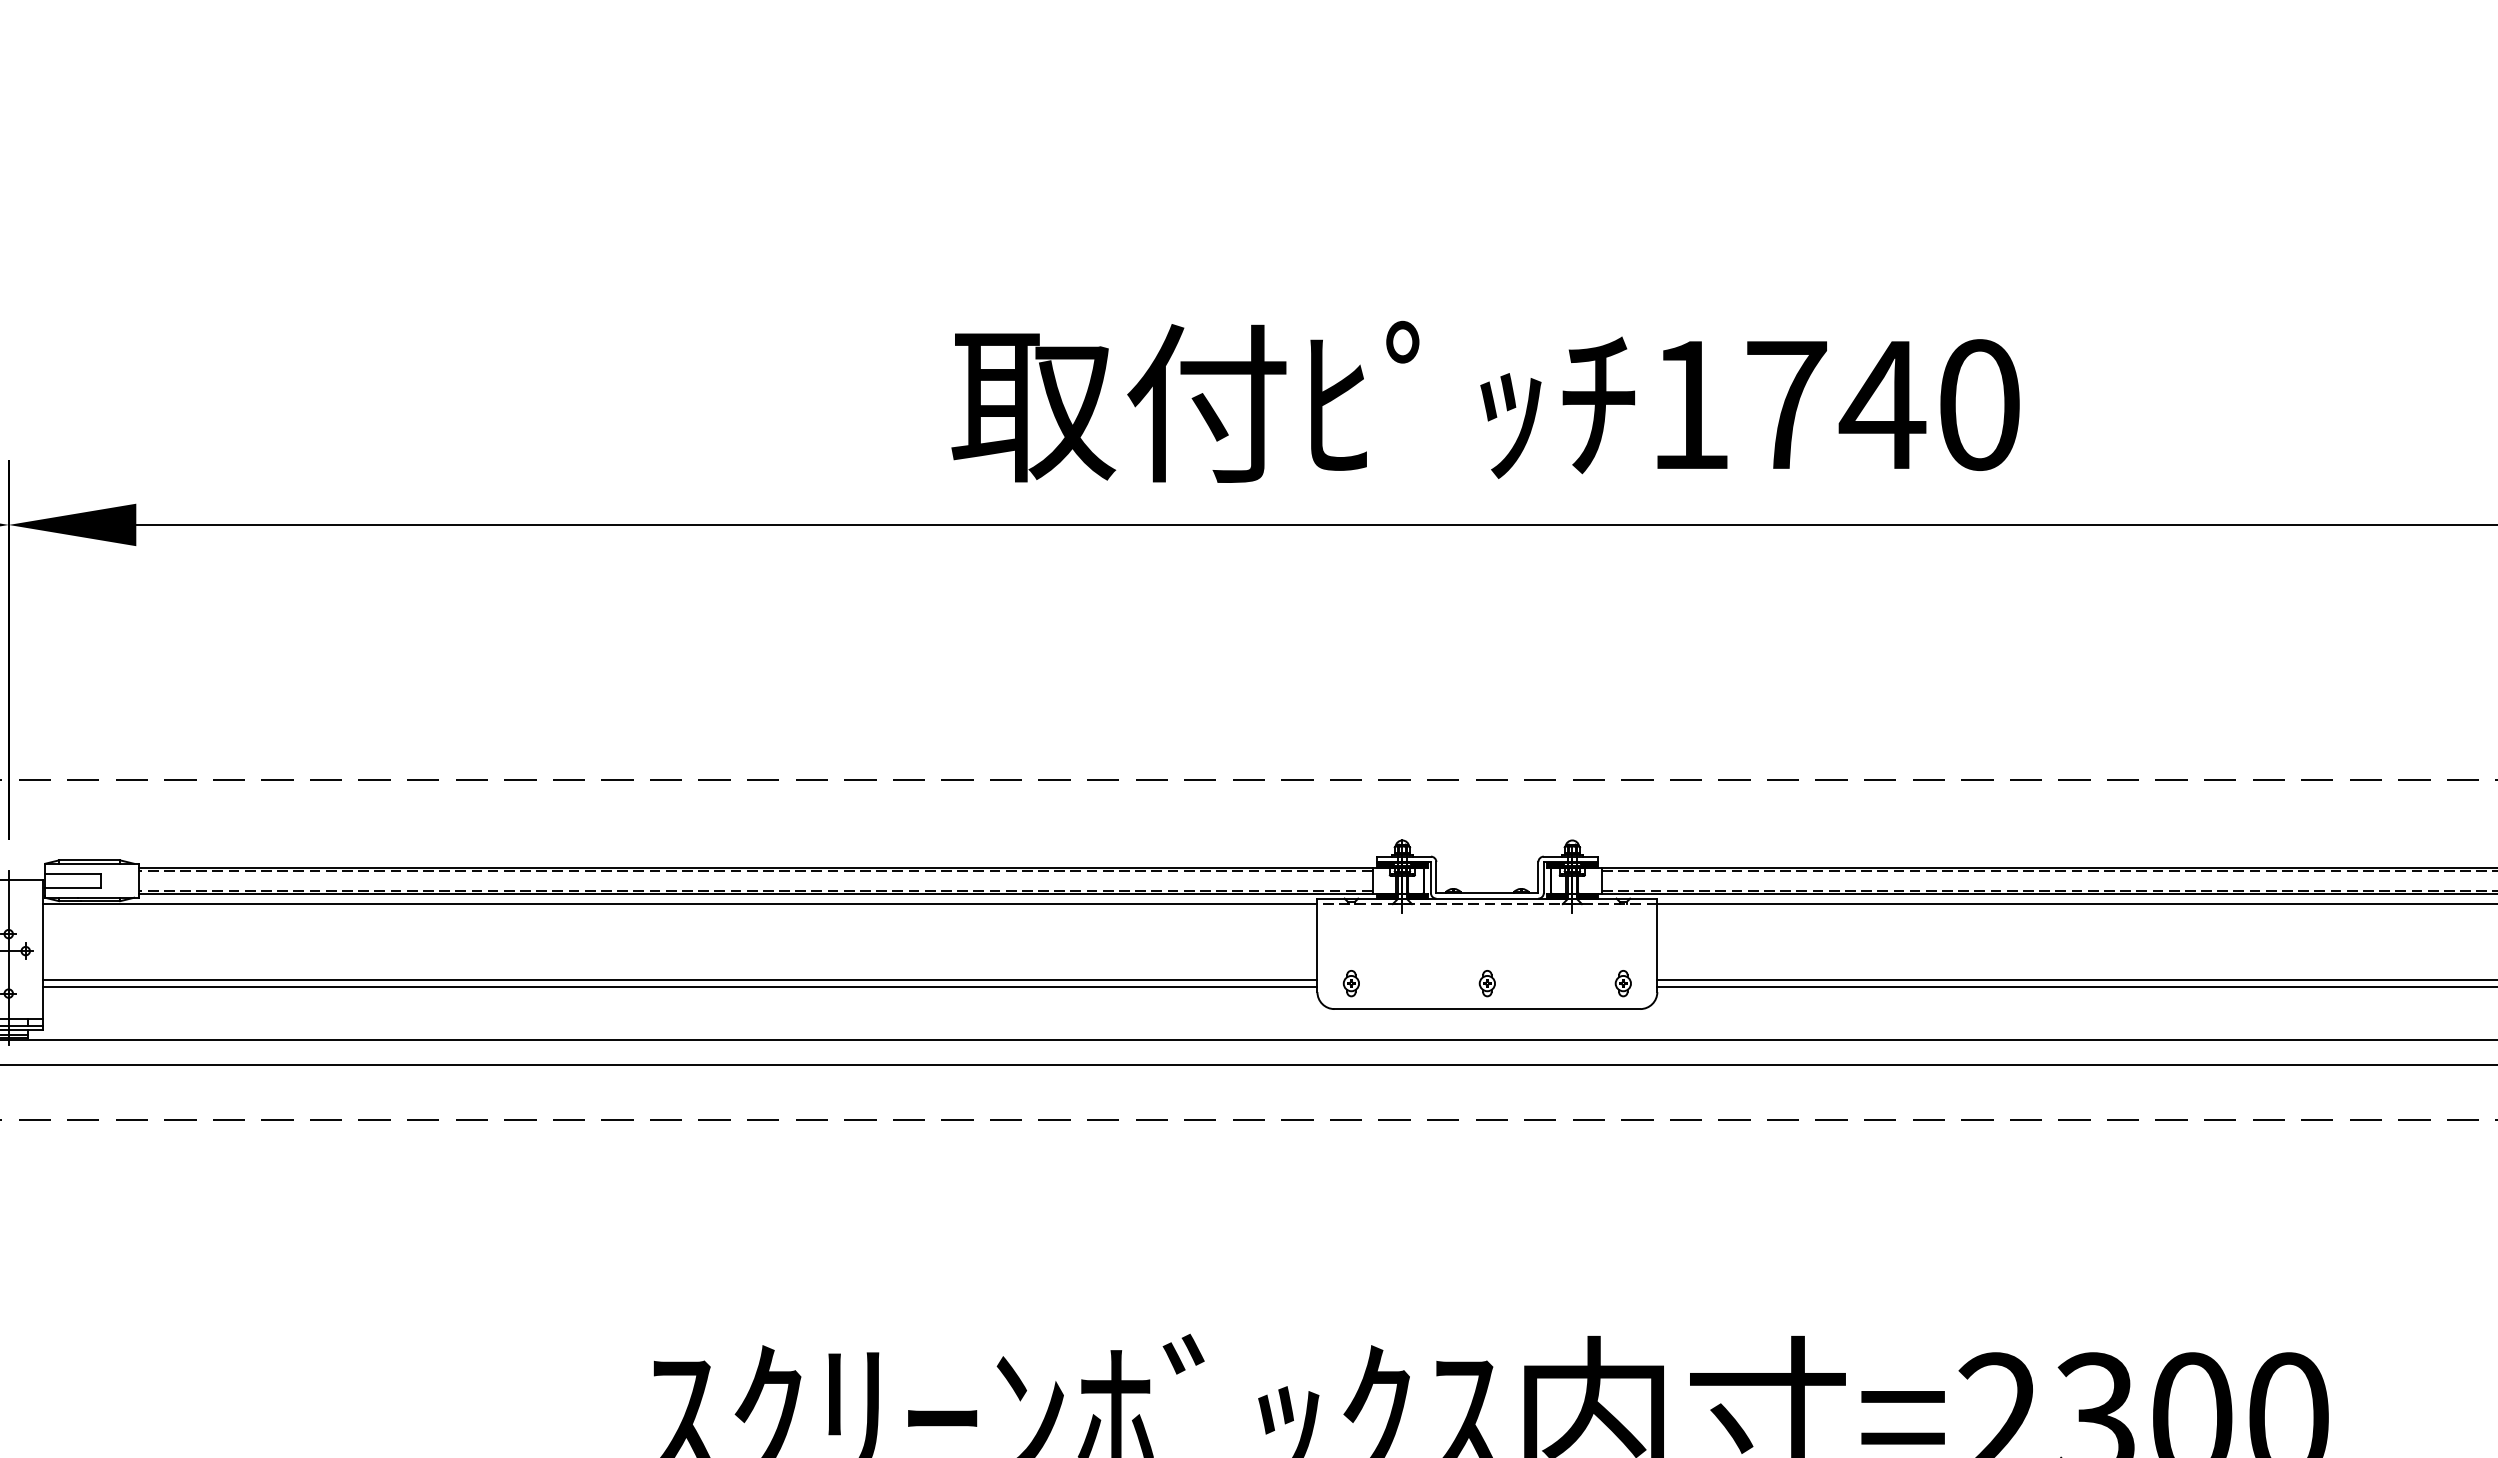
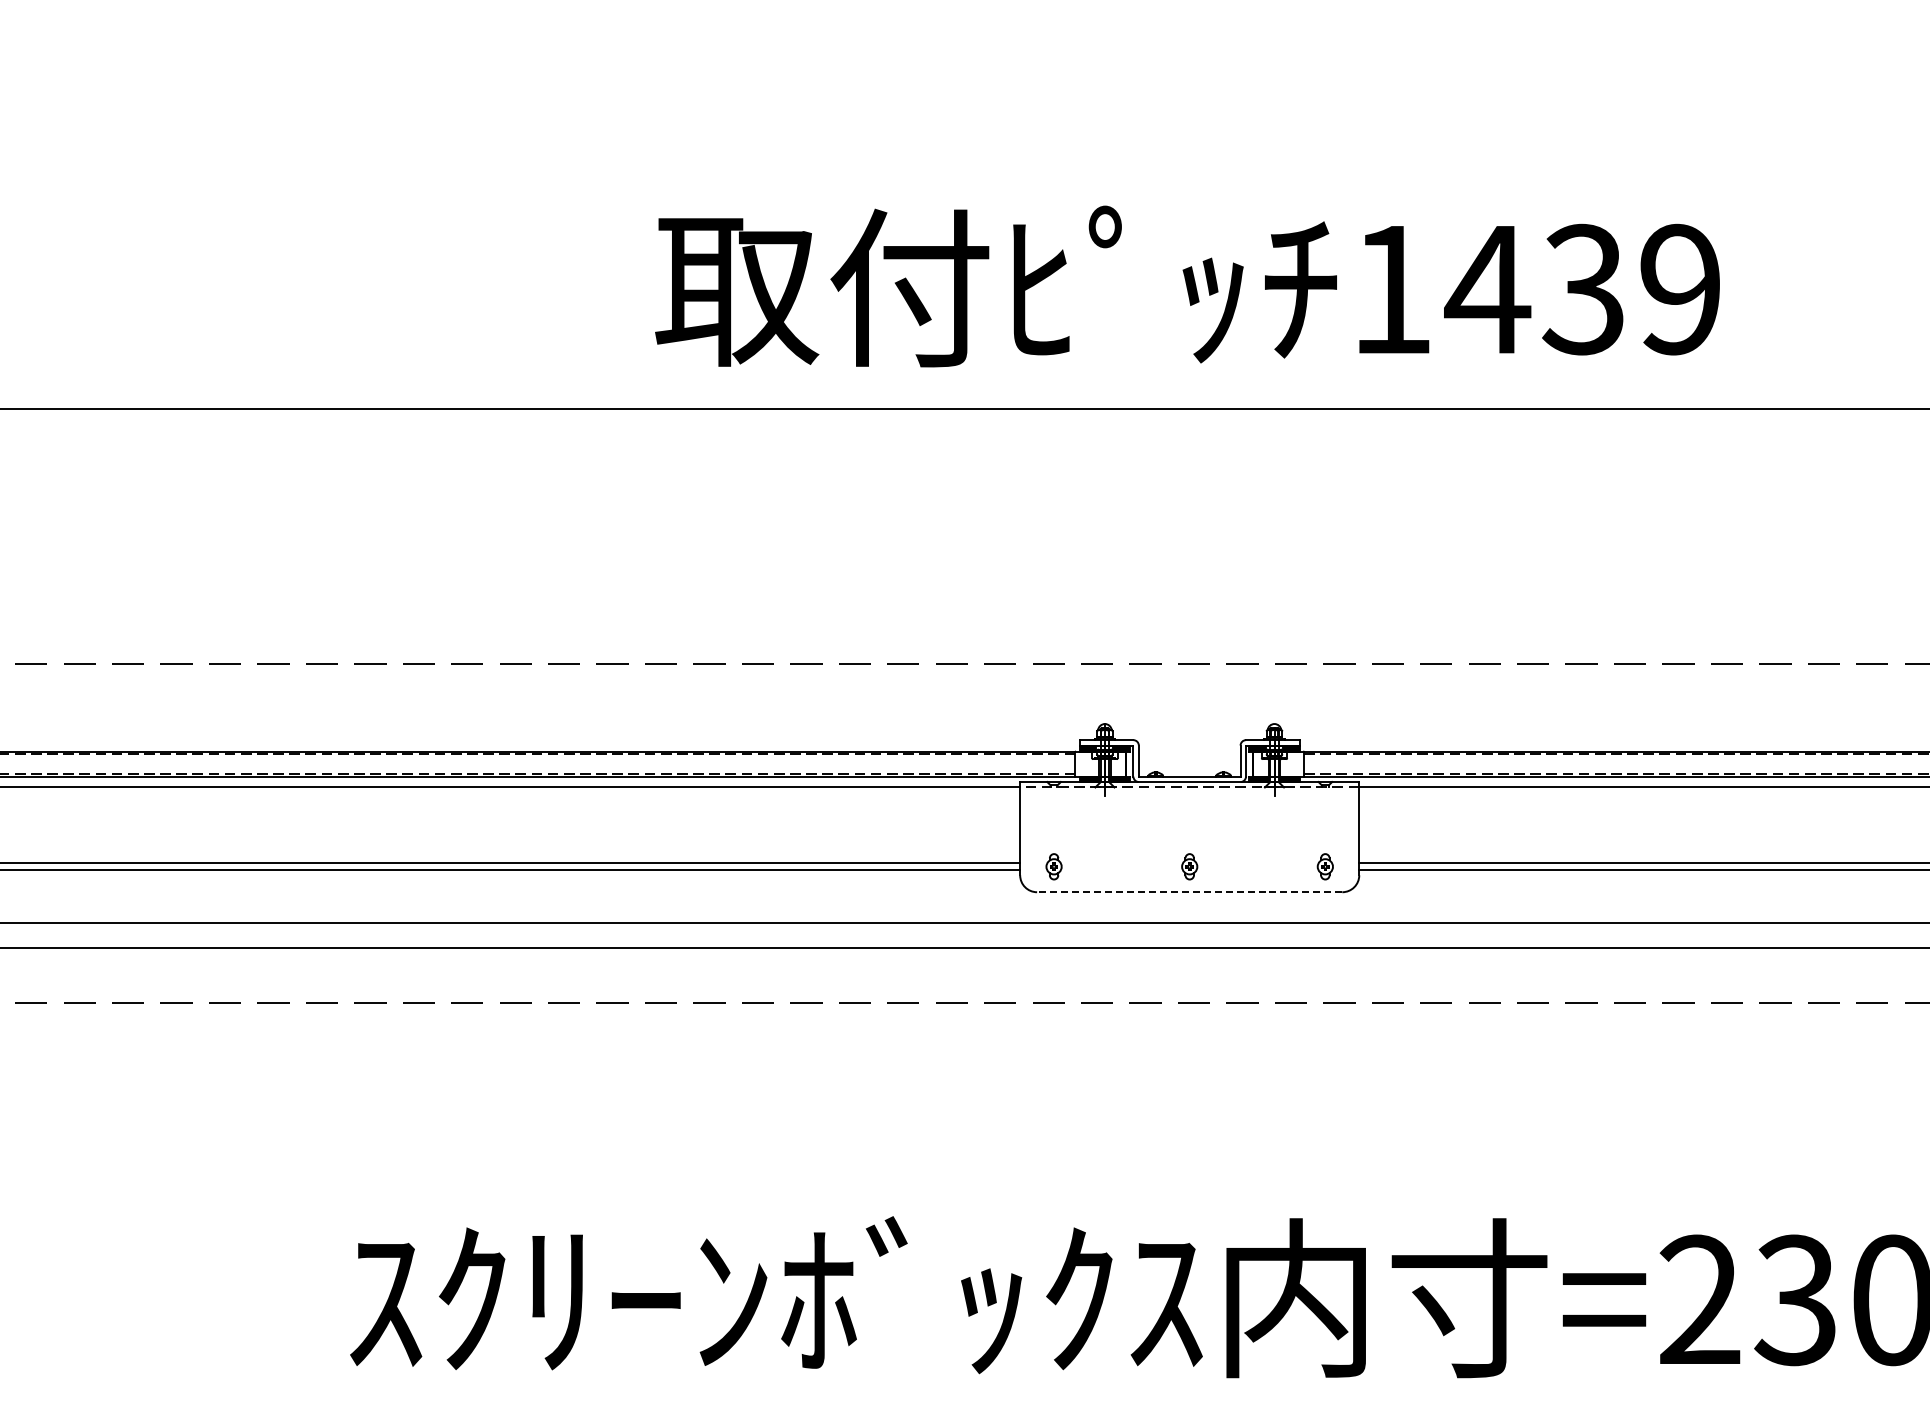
text: (1880, 405) -> (1581, 290), 1740 -> 1439
line: (1487, 1009) -> (1189, 892), solid -> dashed

